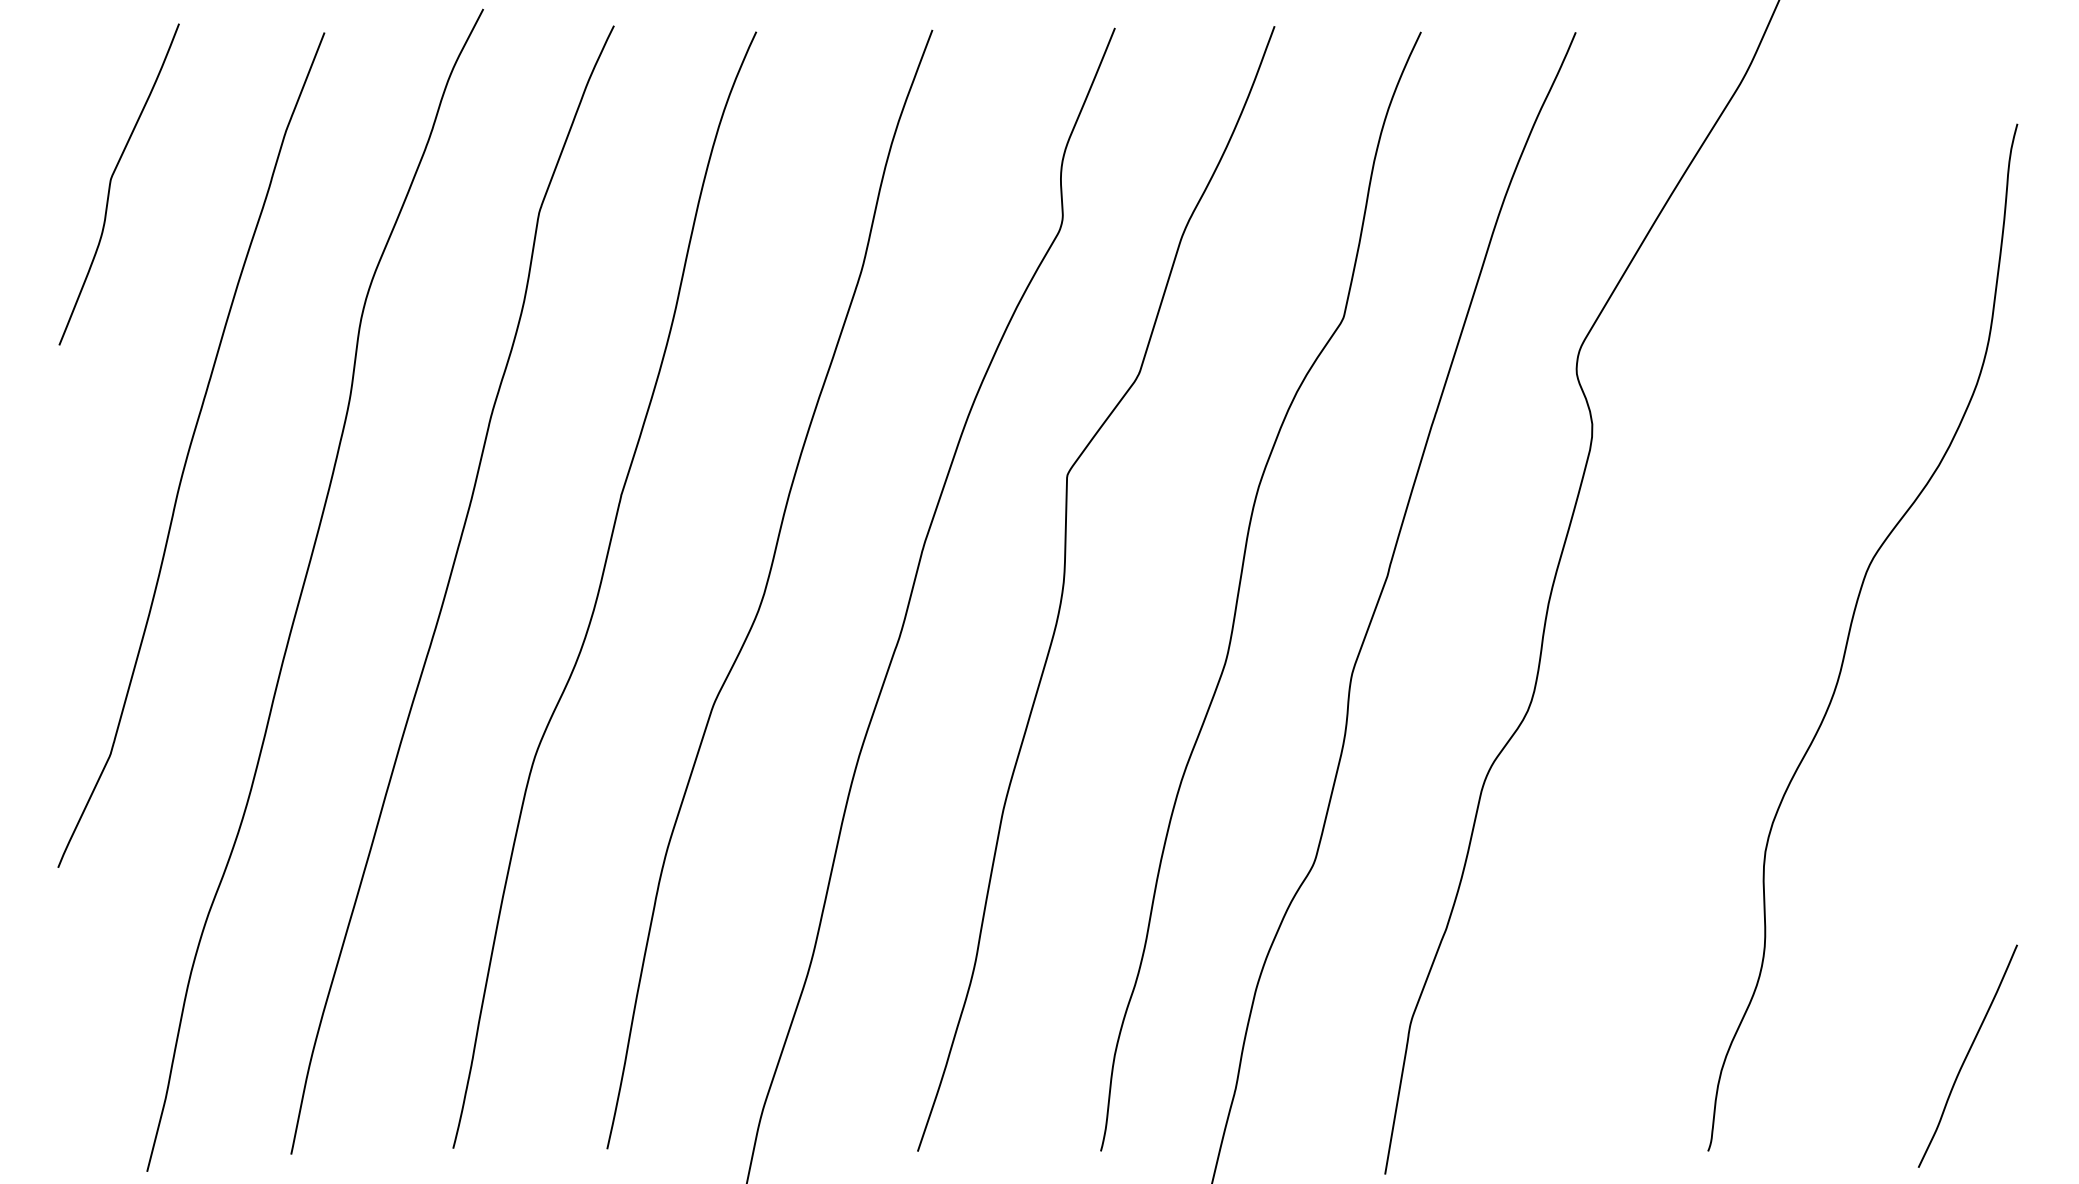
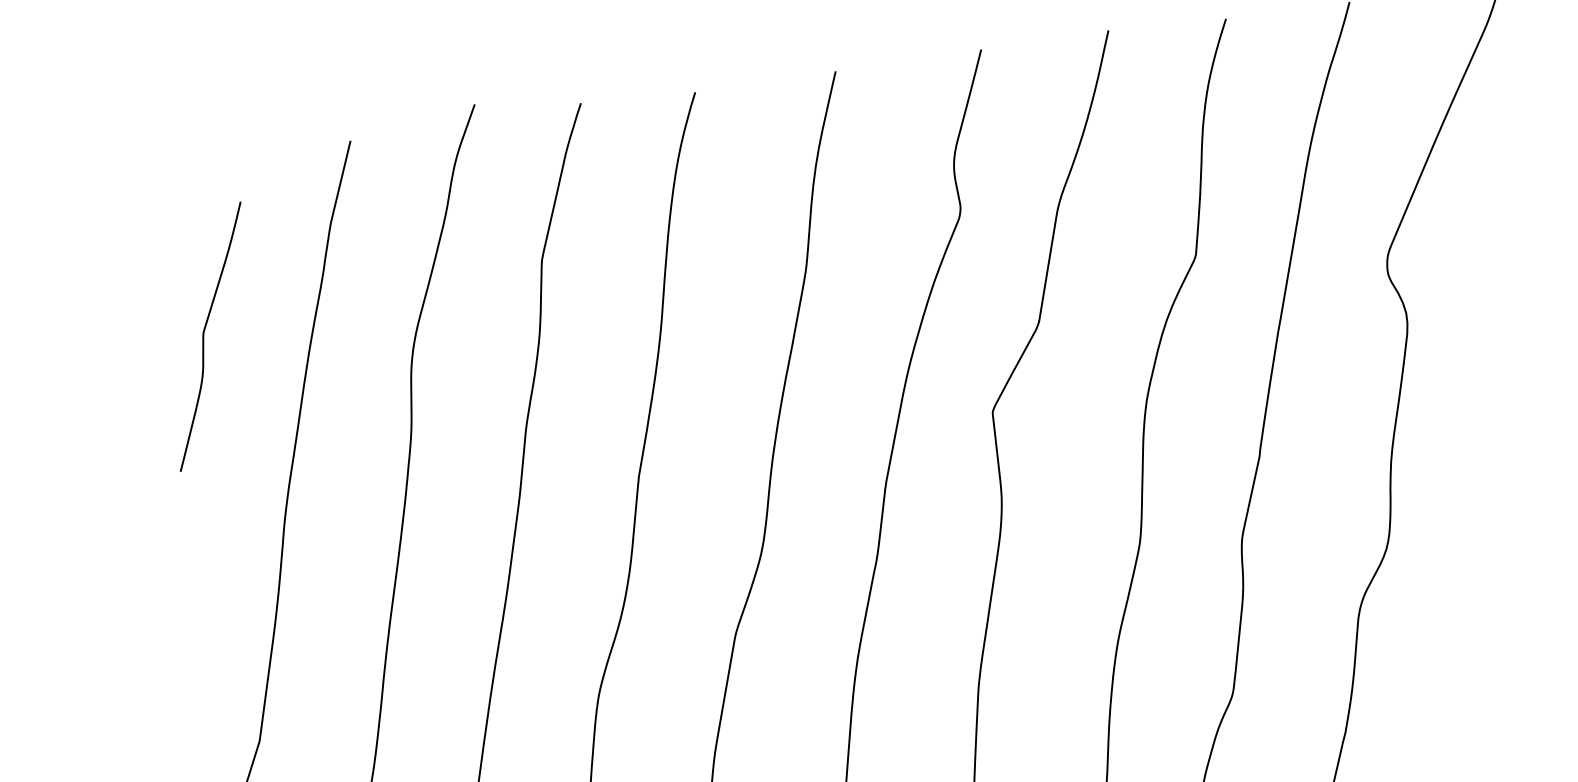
curve: (111, 183) -> (204, 336), moved

